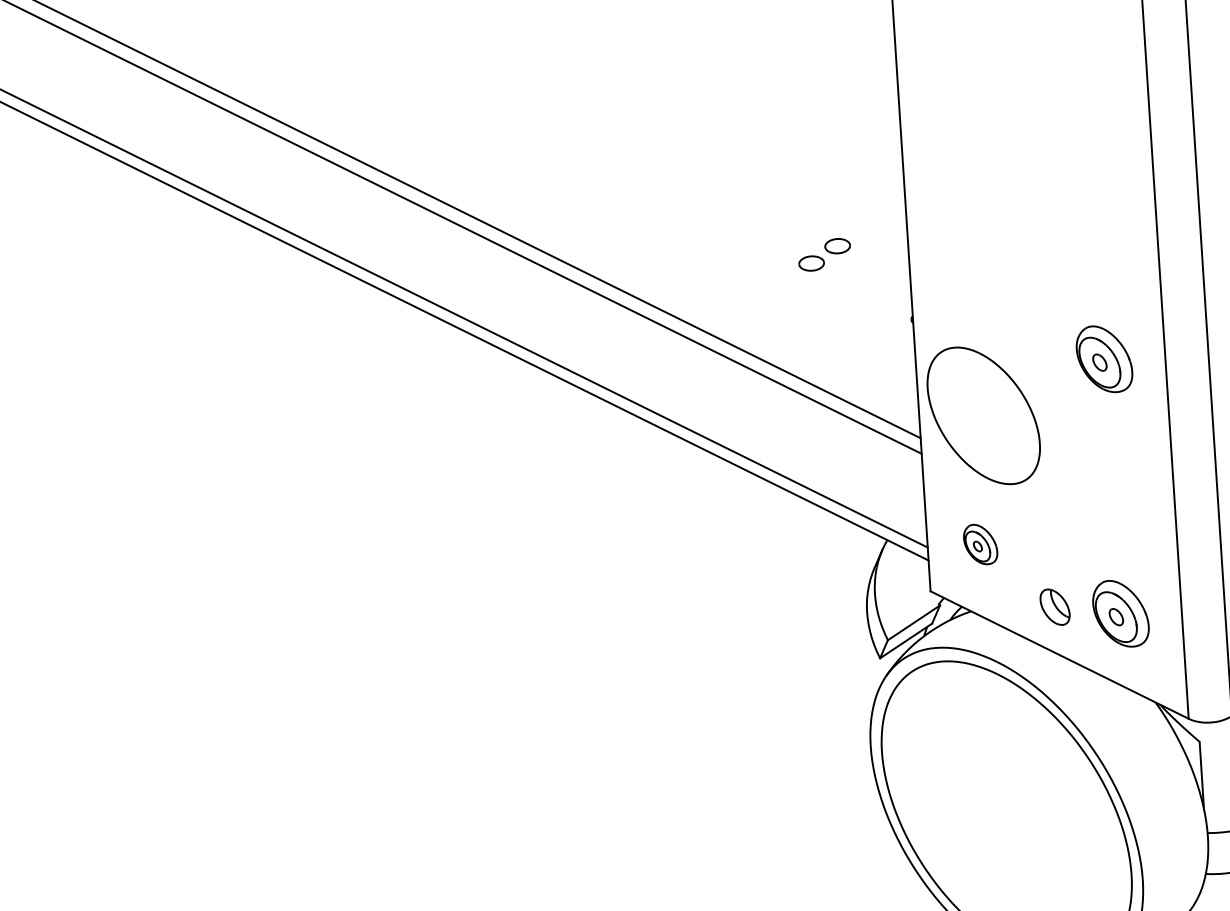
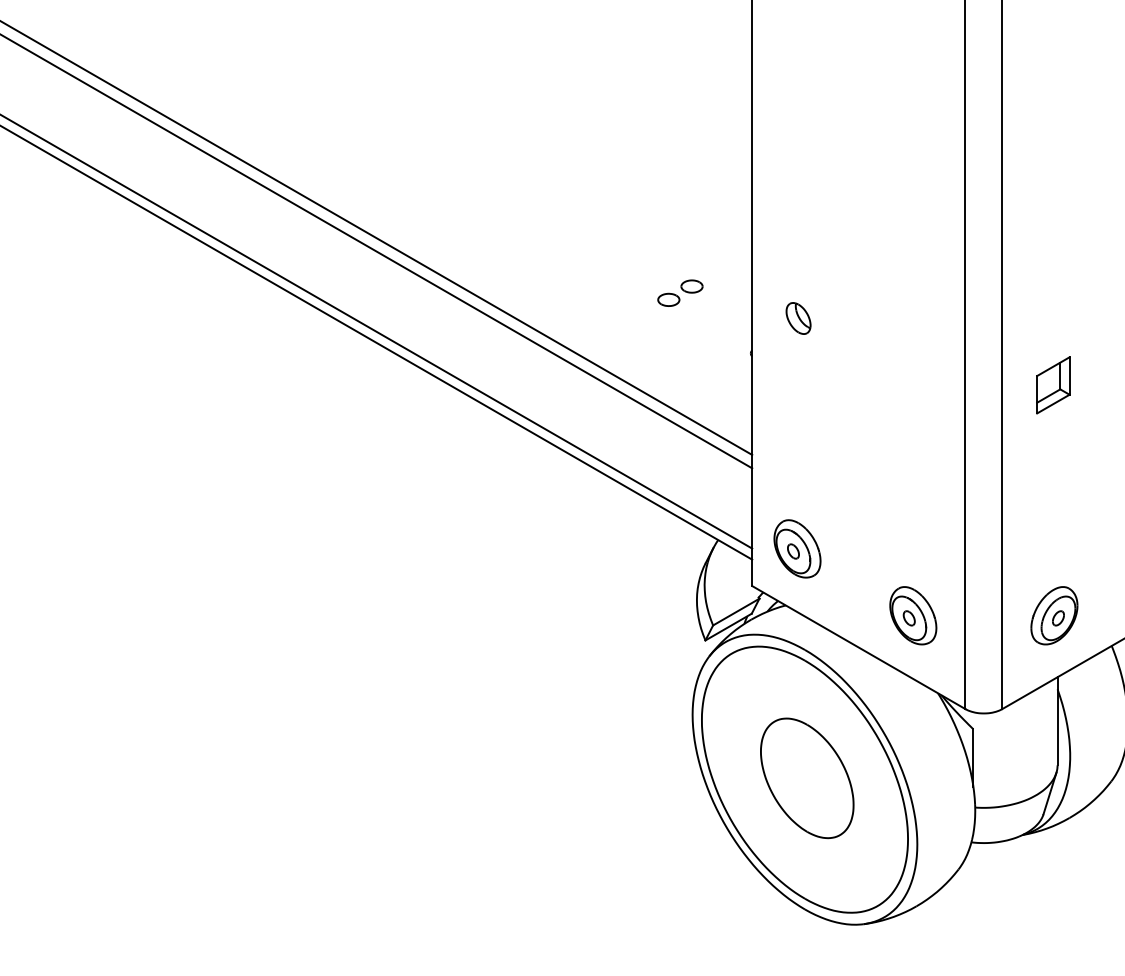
part: (1104, 358) -> (913, 397), removed
part: (984, 416) -> (807, 778), moved
part: (980, 544) -> (797, 548), size x1.67
part: (1055, 607) -> (798, 318), moved

